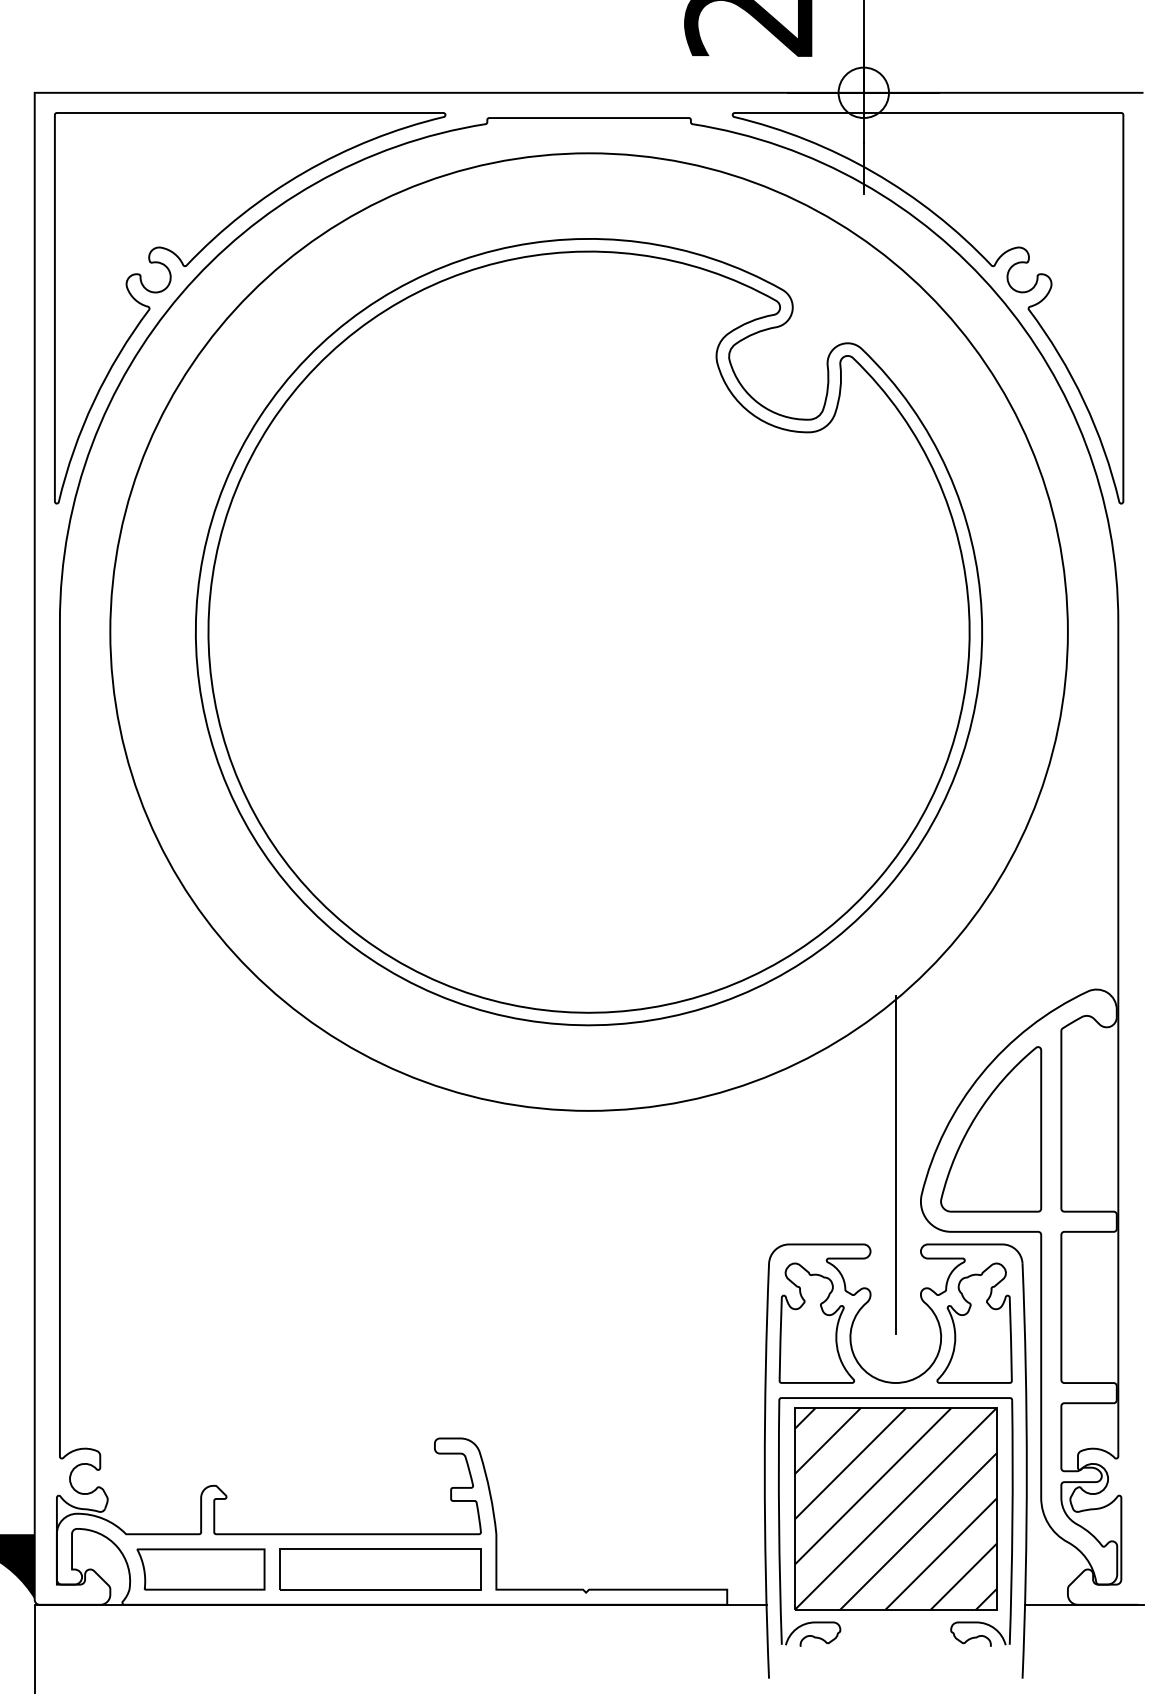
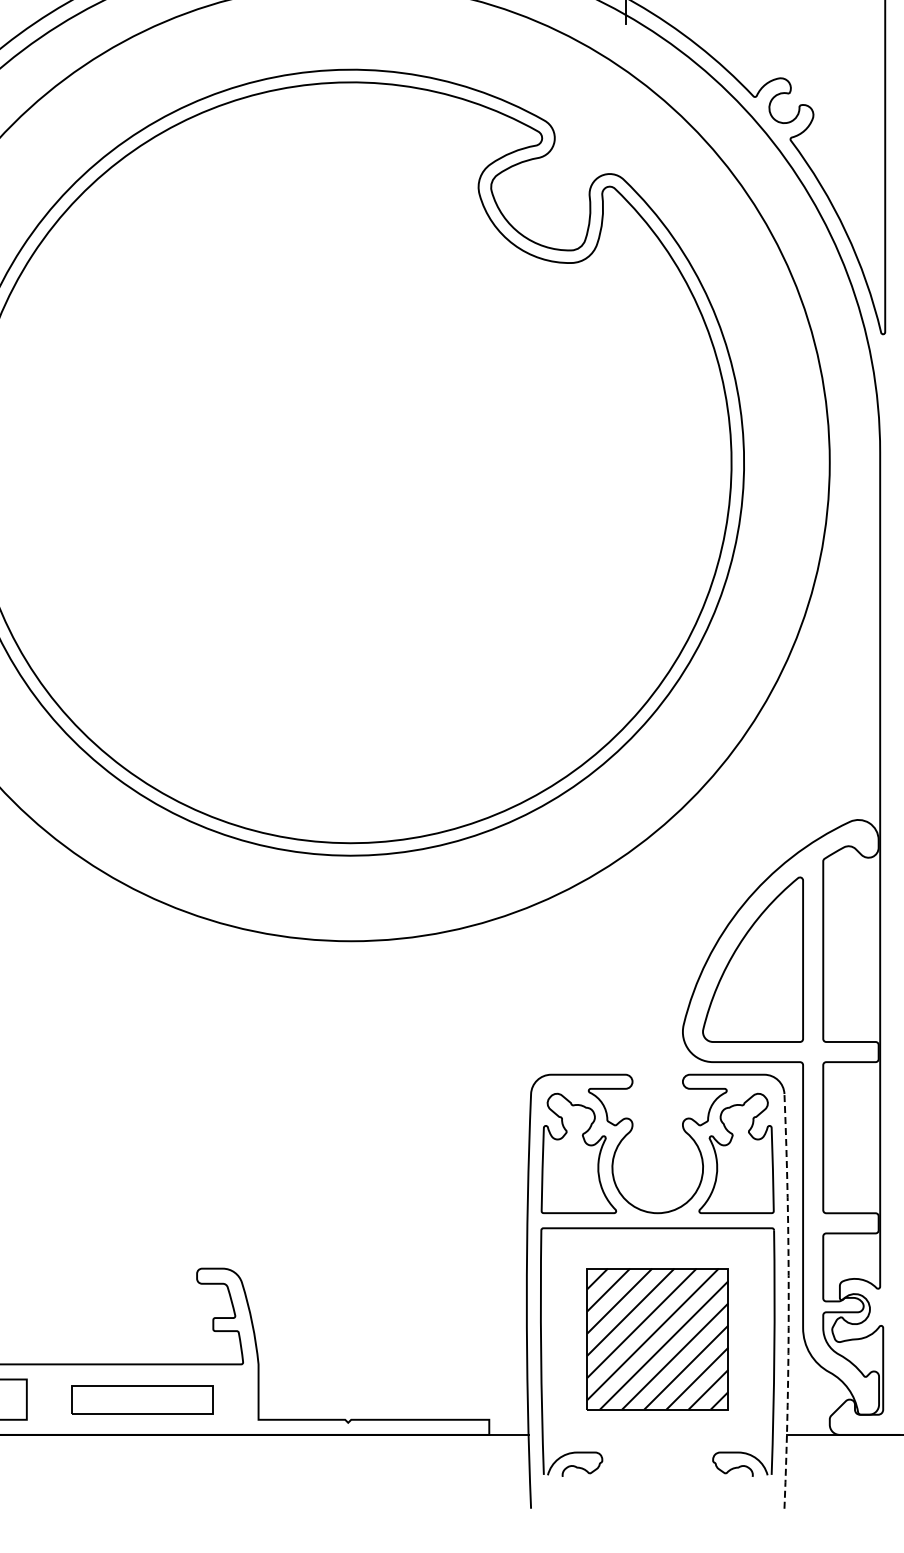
line: (895, 1164) -> (657, 994), removed
line: (1026, 1471) -> (788, 1301), solid -> dashed
part: (895, 1508) -> (657, 1338), size x0.7
part: (380, 1569) -> (142, 1399), size x0.7

